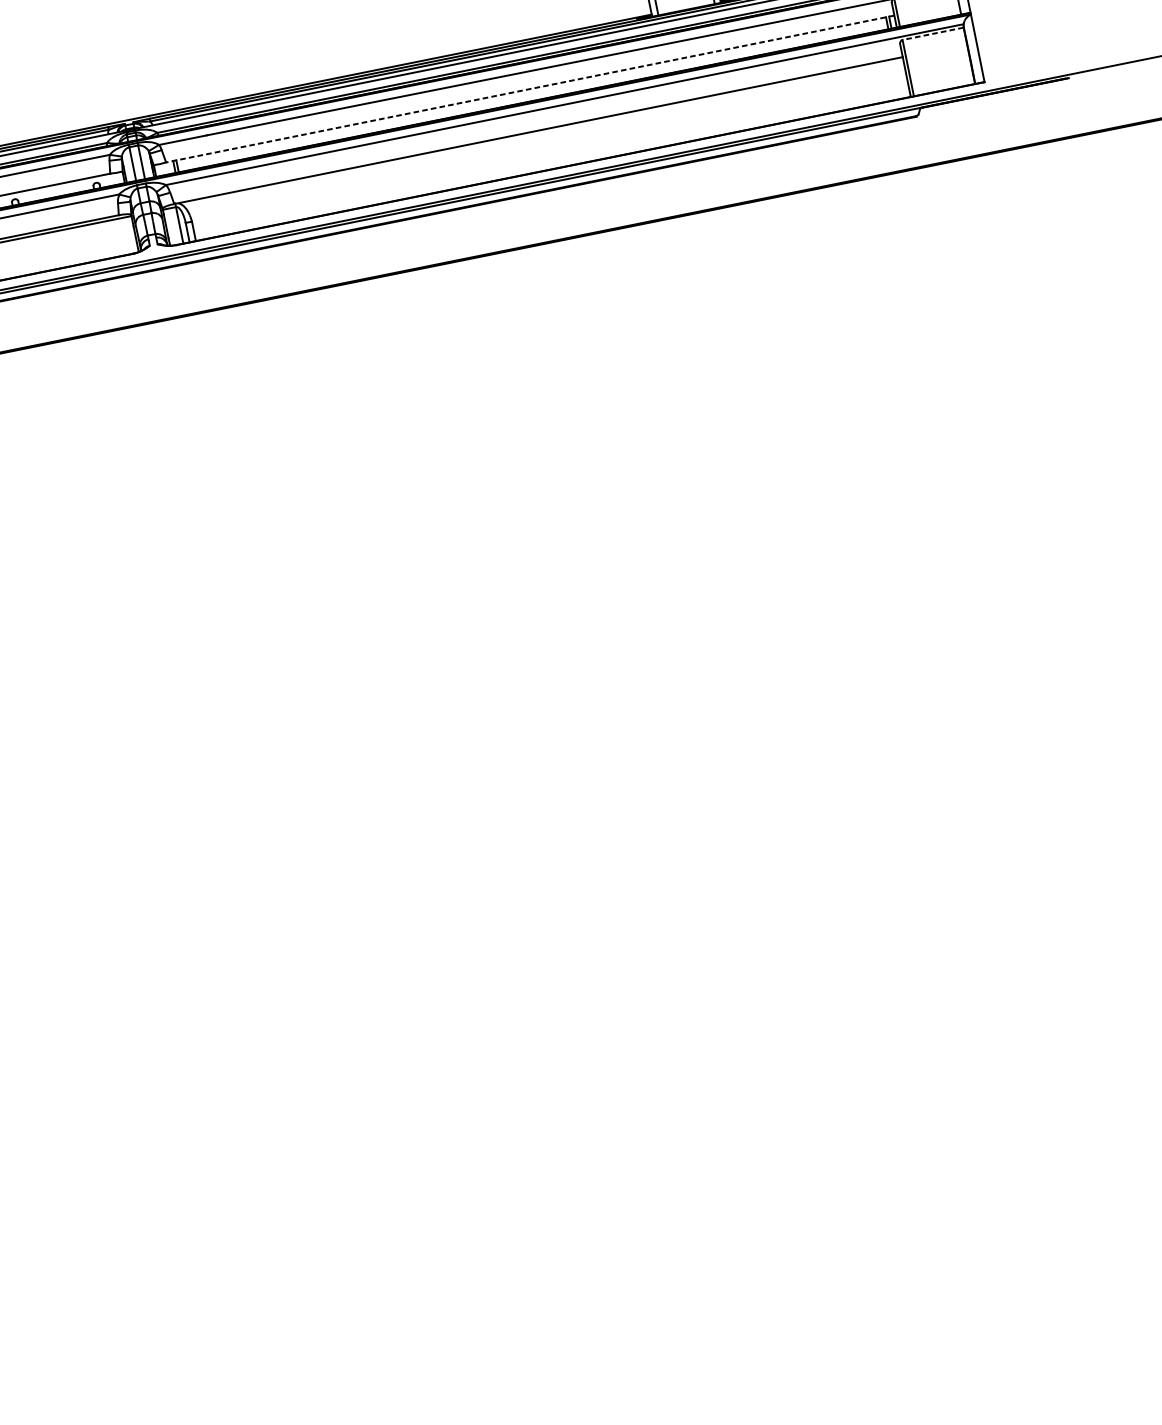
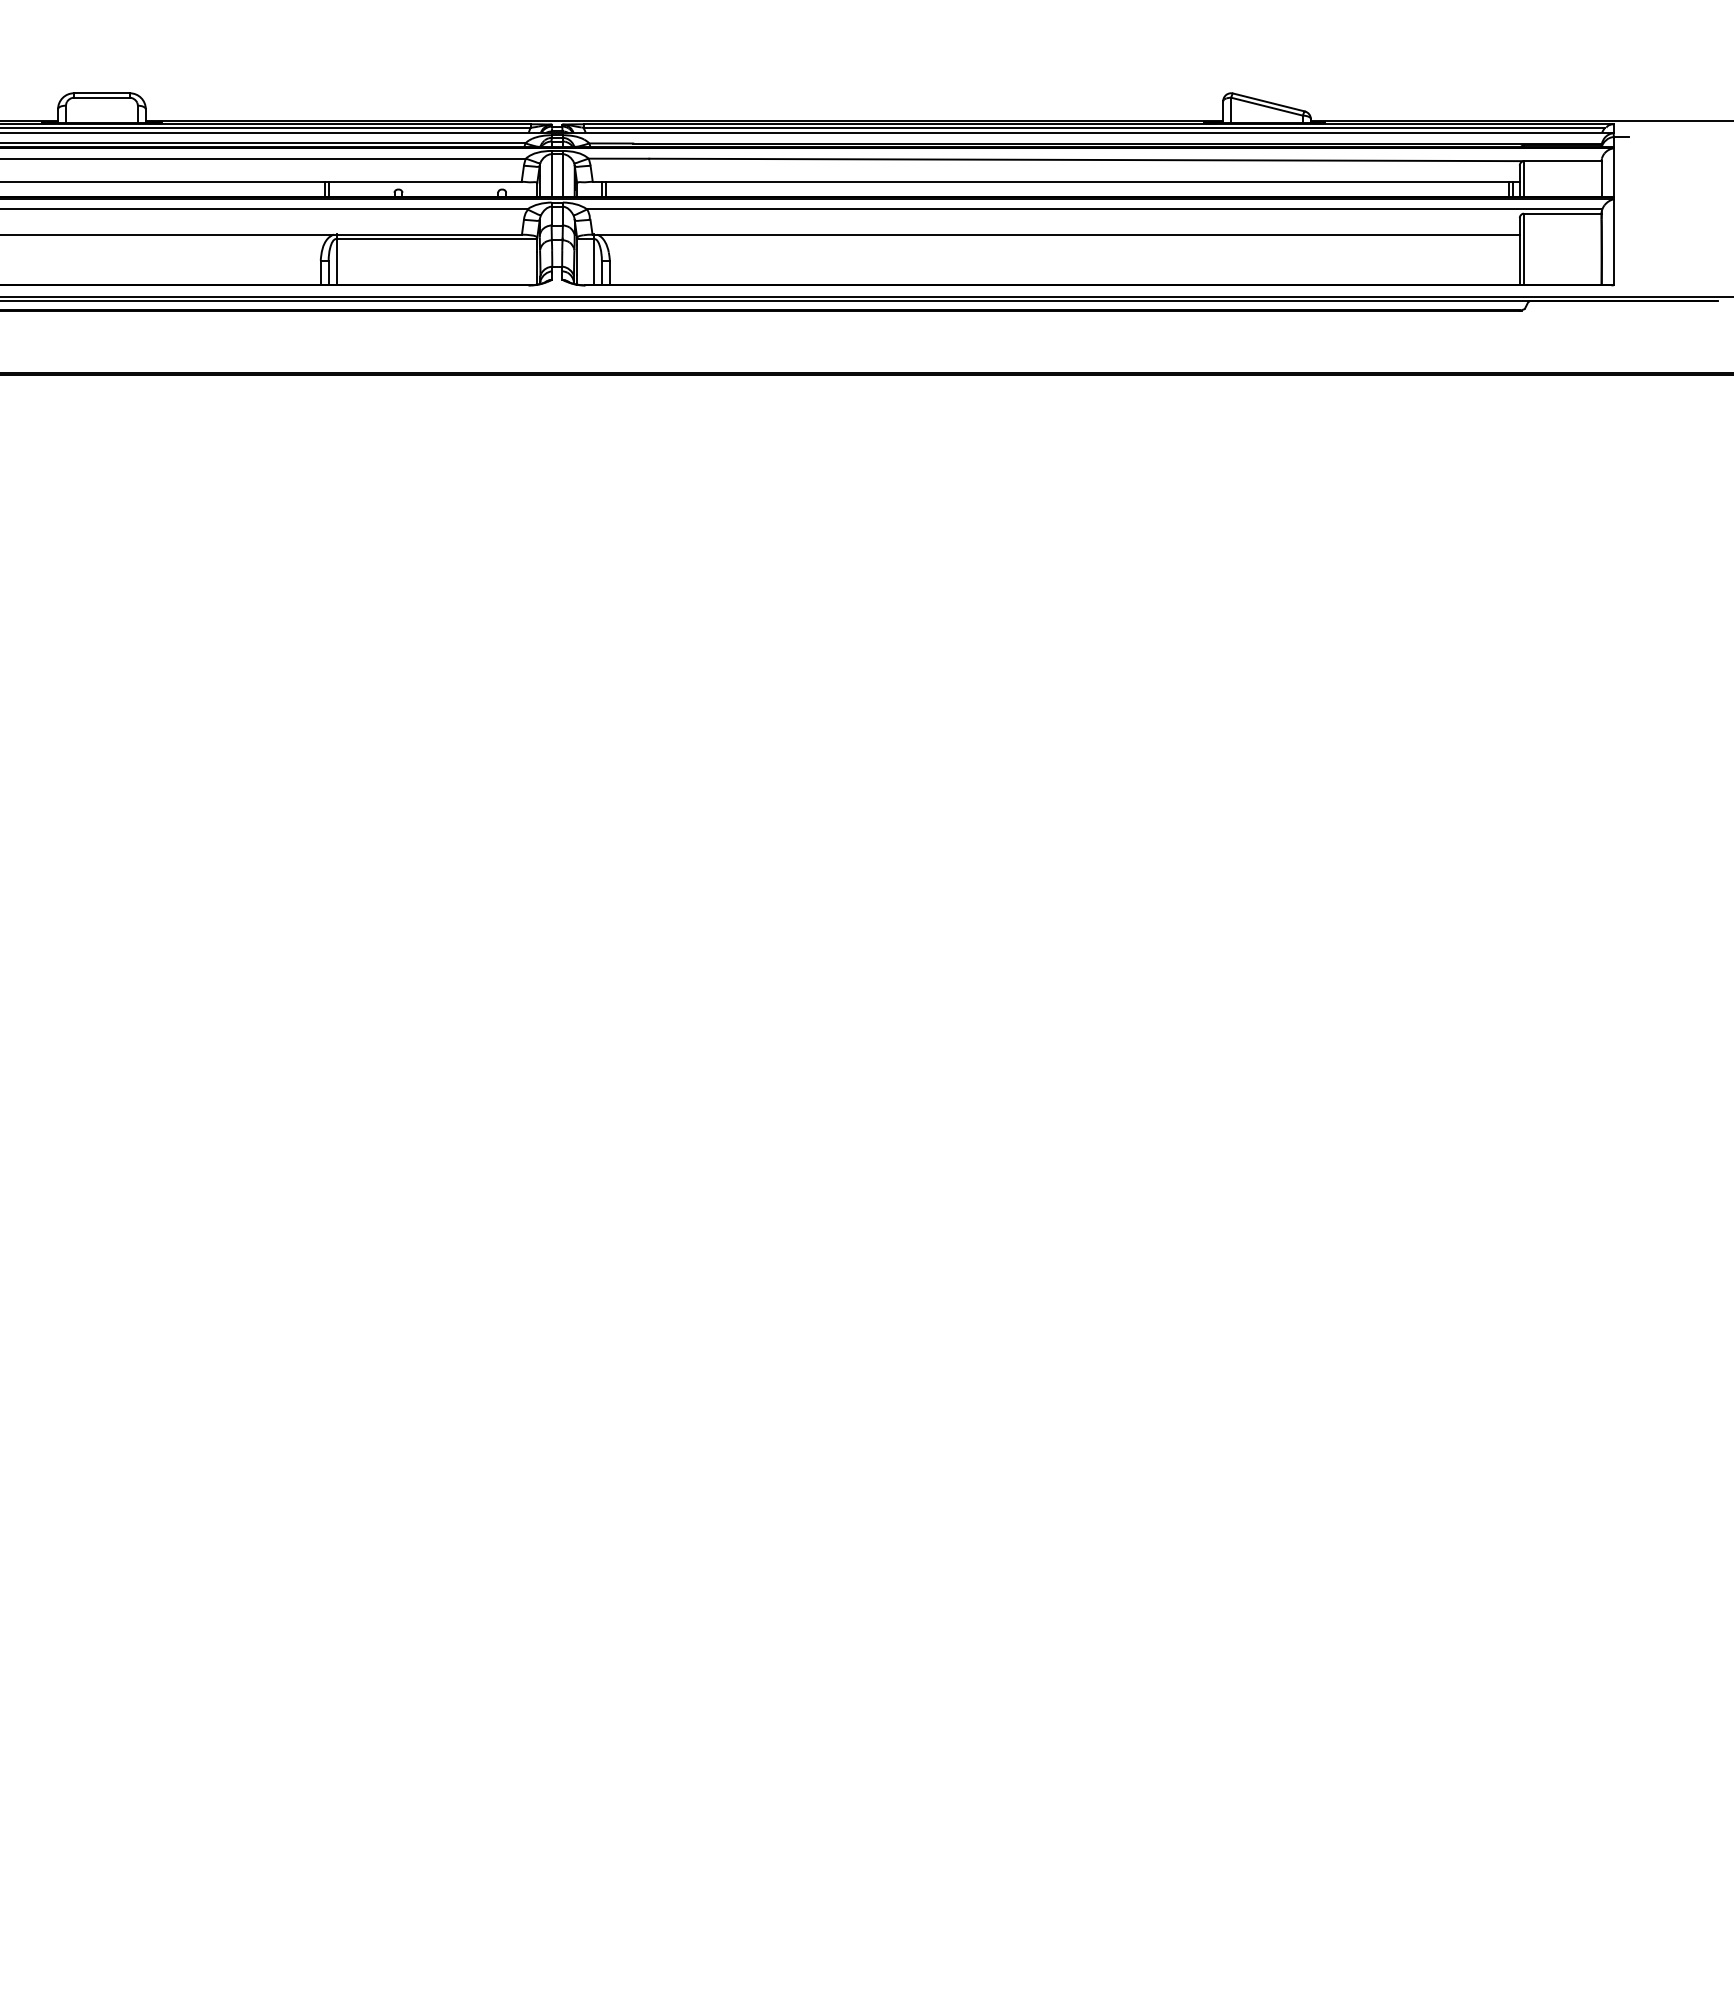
line: (933, 33) -> (1562, 213), dashed -> solid
line: (529, 88) -> (1055, 181), dashed -> solid

